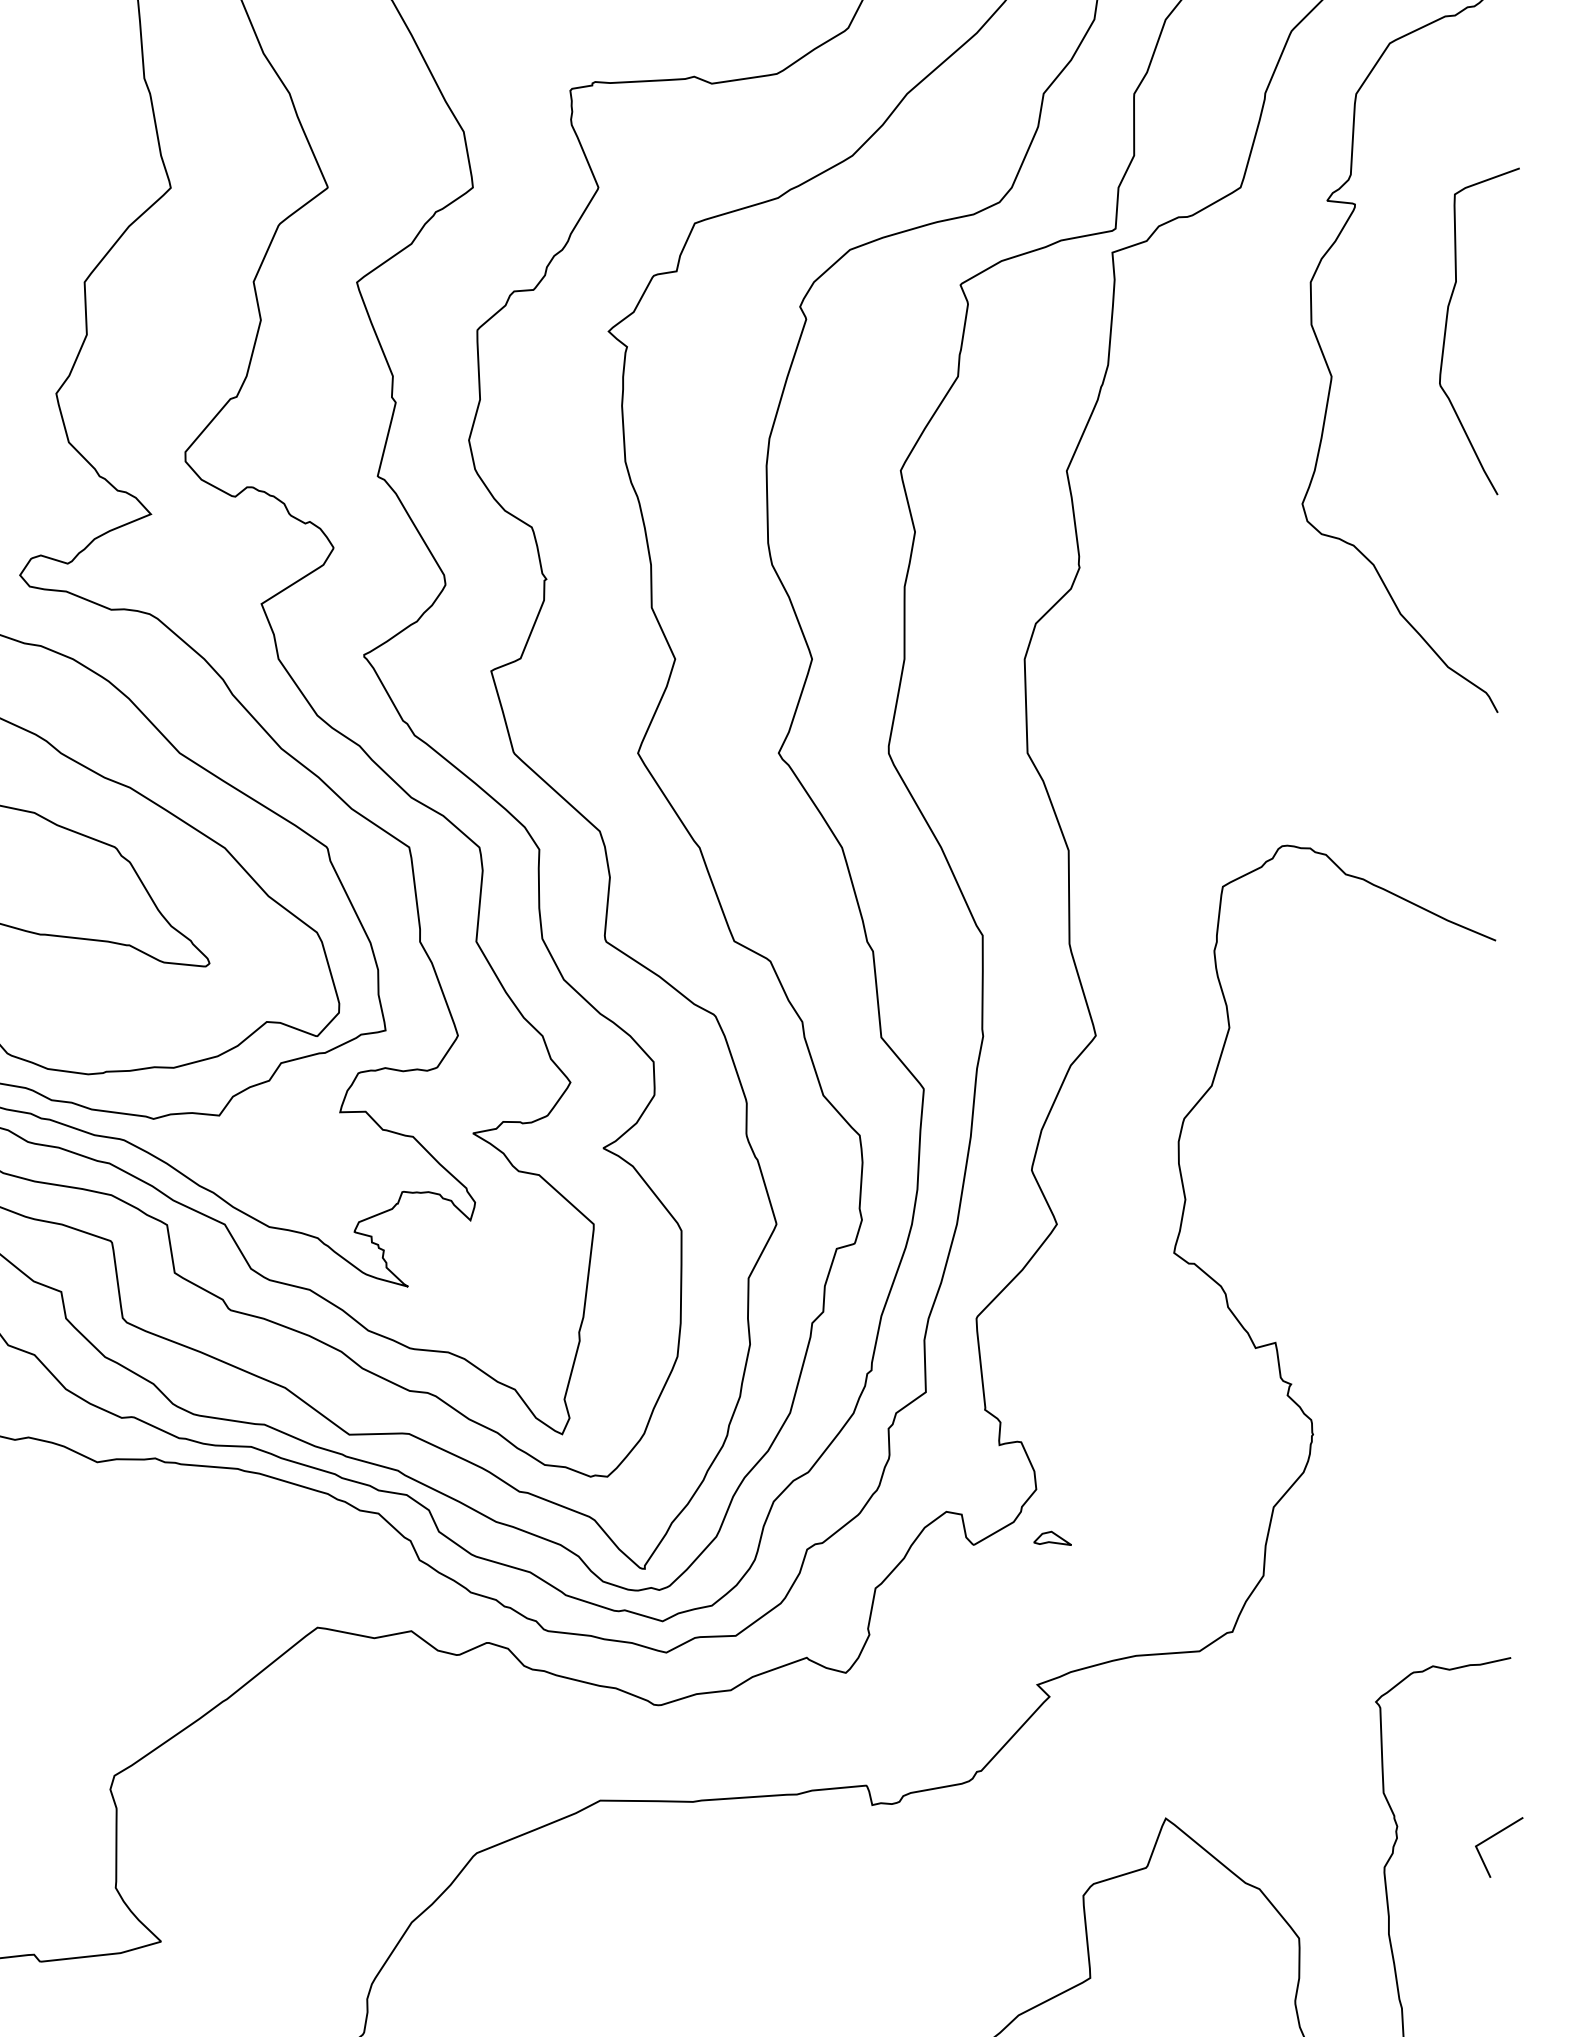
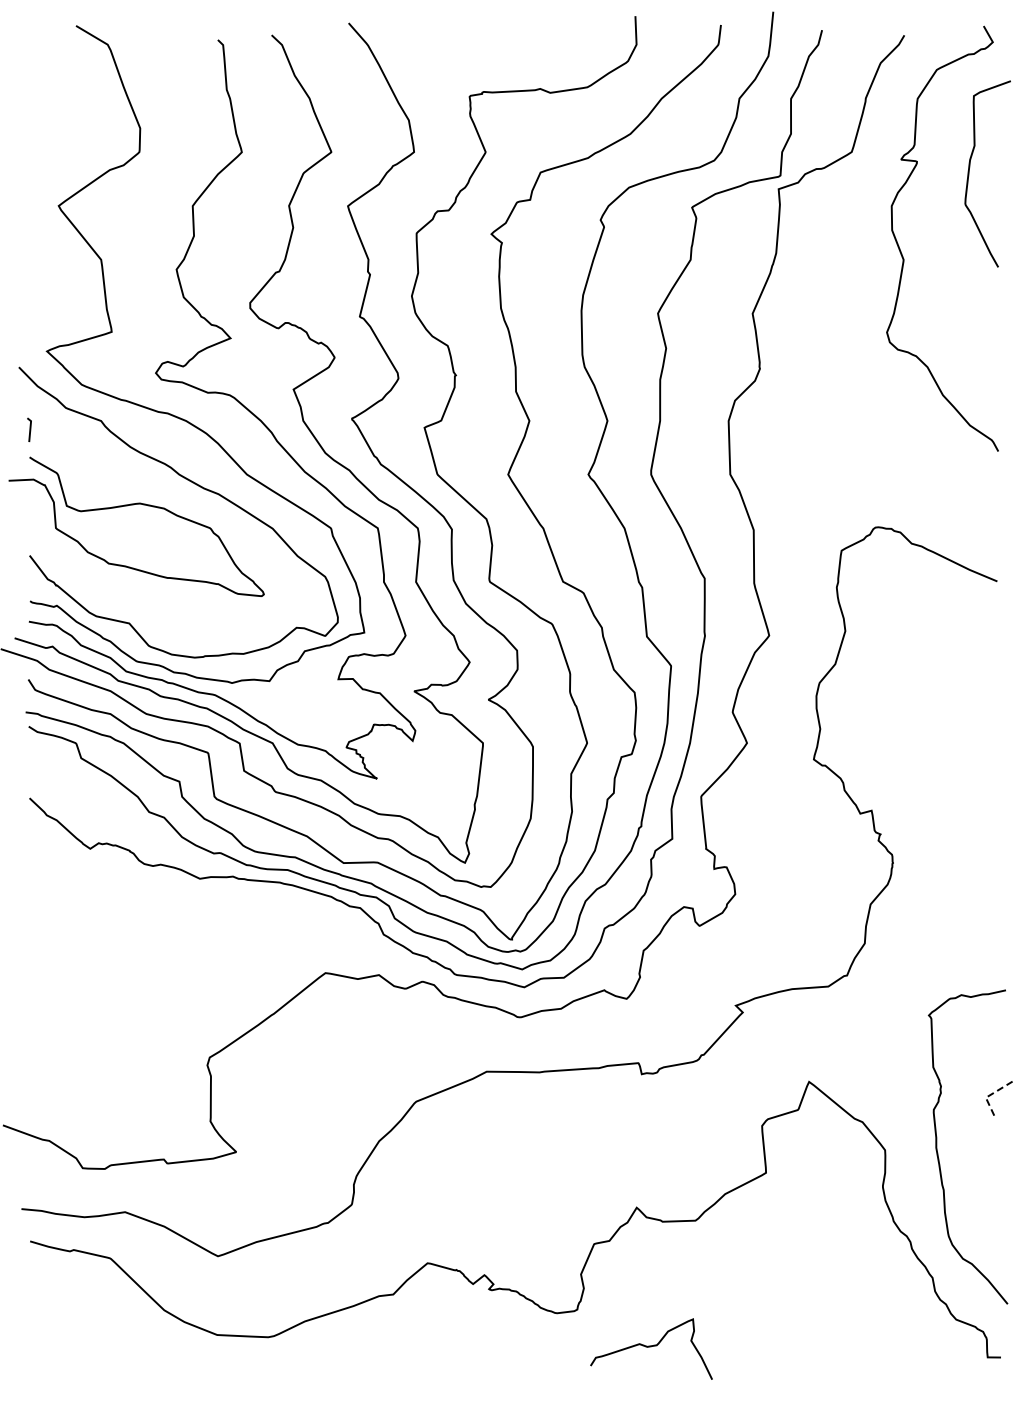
curve: (1447, 330) -> (969, 173), moved
part: (1052, 1537) -> (744, 921), removed
line: (1483, 1840) -> (990, 1094), solid -> dashed

